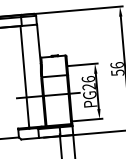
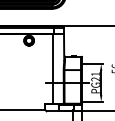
text: (87, 79) -> (95, 74), PG26 -> PG21

